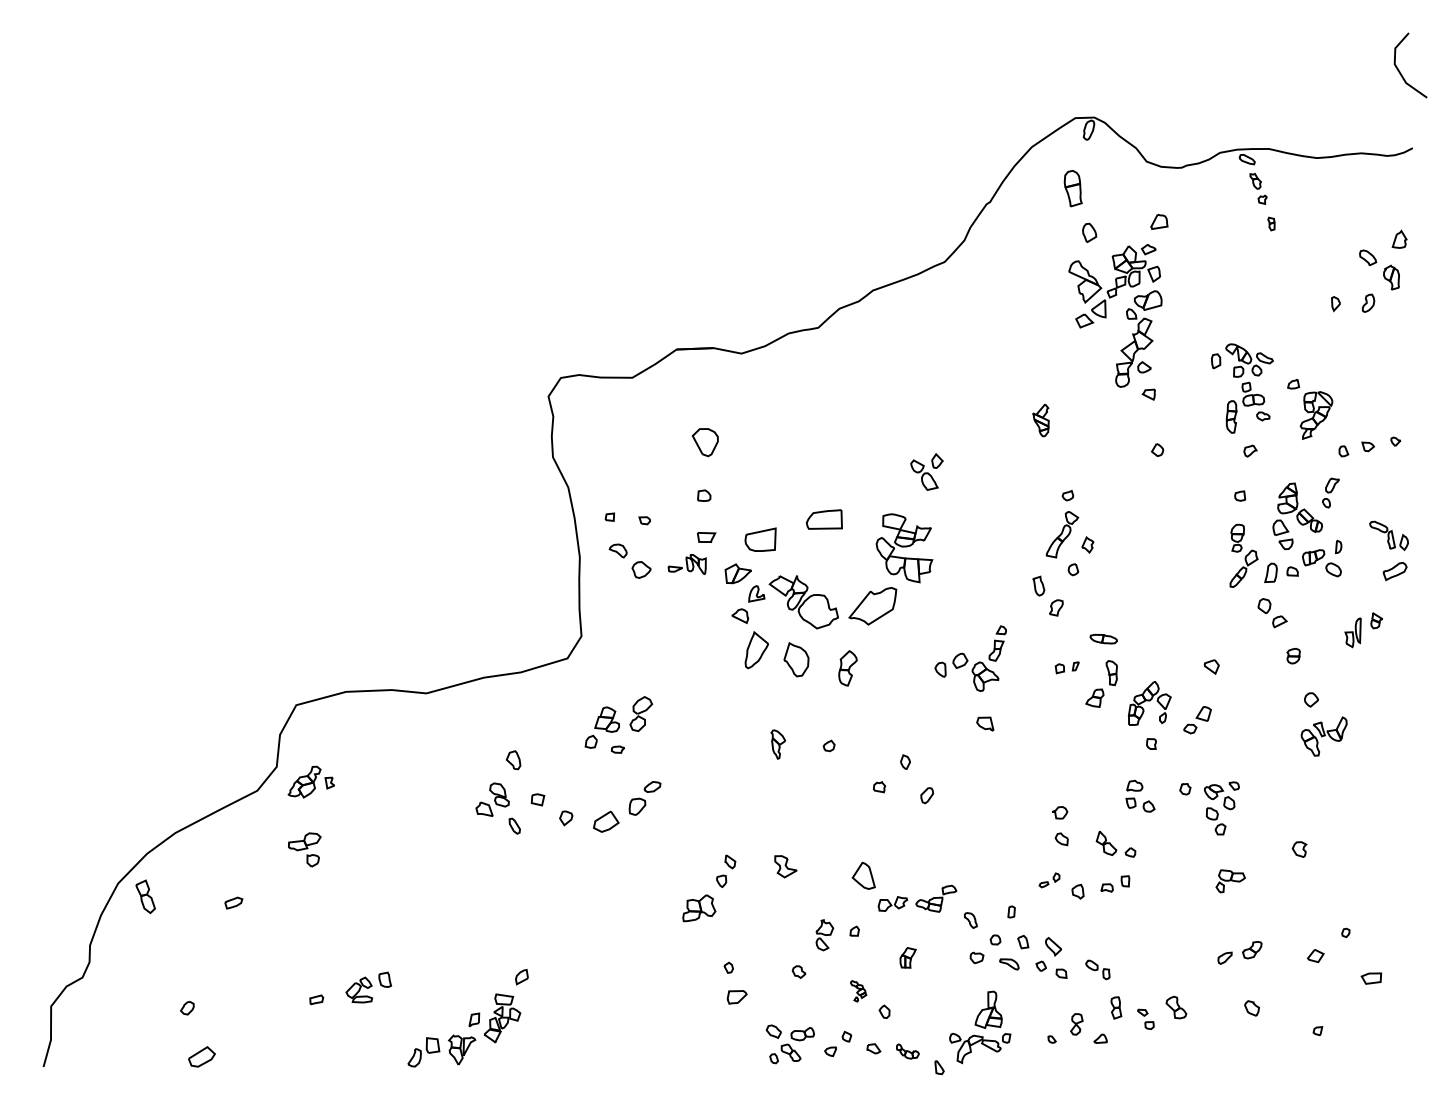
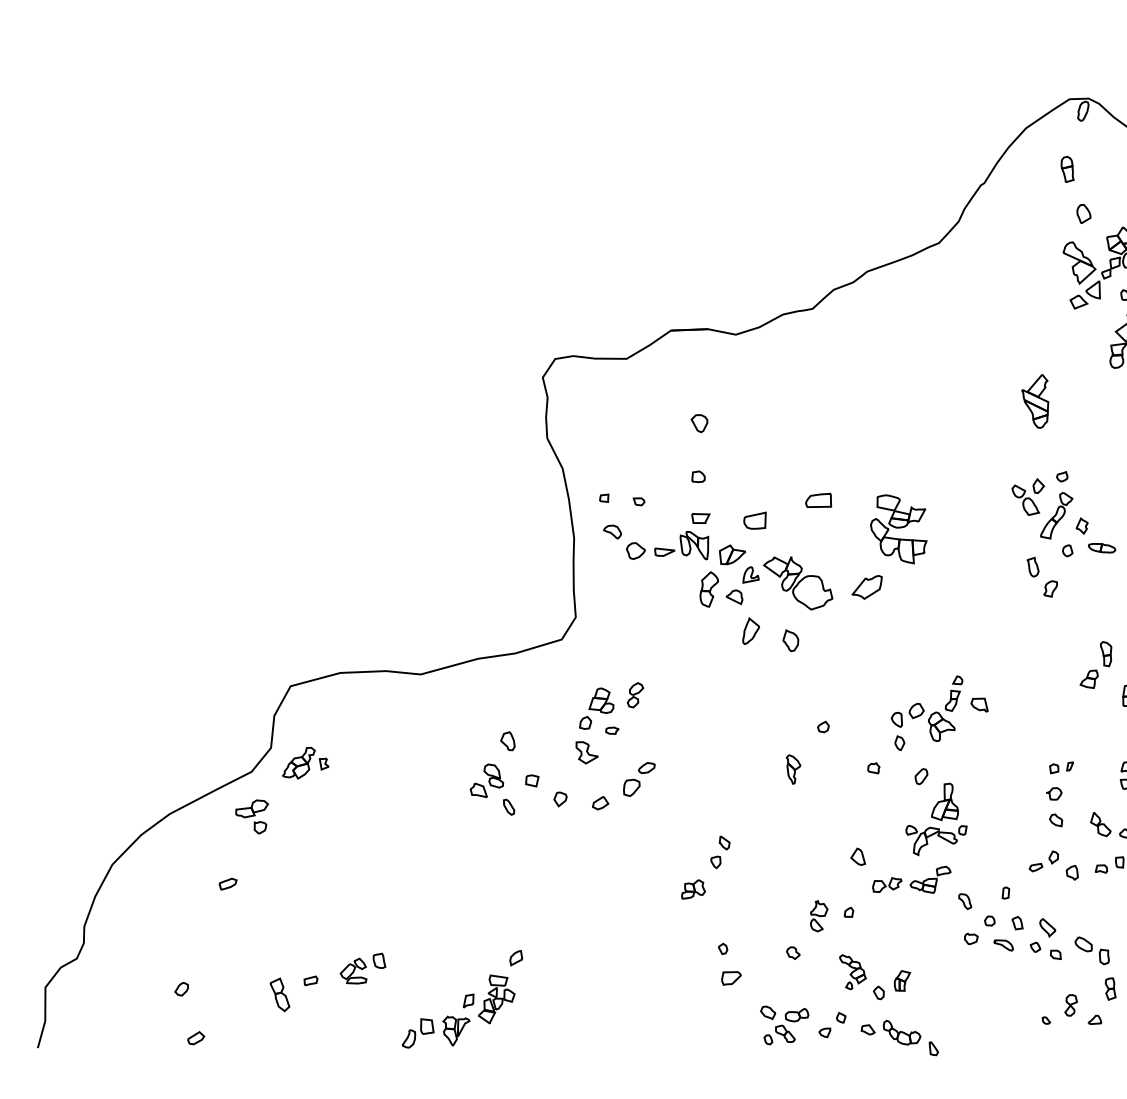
part: (1073, 187) -> (1067, 168), size x0.71
part: (1040, 420) -> (1034, 401), size x1.67
part: (704, 442) -> (698, 423), size x0.62
part: (926, 471) -> (1027, 496), moved
part: (823, 518) -> (817, 499), size x0.71
part: (760, 539) -> (754, 520), size x0.71
part: (686, 564) -> (680, 545), size x1.43
part: (872, 606) -> (866, 587), size x0.62
part: (1103, 639) -> (1101, 548), moved
part: (756, 649) -> (750, 630), size x0.71
part: (970, 658) -> (926, 708), moved
part: (796, 659) -> (790, 640), size x0.62
part: (1066, 667) -> (1060, 767), moved
part: (847, 668) -> (708, 589), moved
part: (640, 714) -> (634, 695), size x0.71
part: (777, 744) -> (792, 769), moved
part: (606, 822) -> (600, 803), size x0.62
part: (304, 849) -> (251, 816), moved
part: (785, 866) -> (586, 752), moved
part: (863, 875) -> (857, 856), size x0.62
part: (1049, 880) -> (1043, 861), size x1.43
part: (145, 896) -> (279, 994), moved
part: (698, 908) -> (692, 889), size x0.71
part: (907, 957) -> (901, 980), moved
part: (1097, 969) -> (1091, 950), size x1.43
part: (858, 991) -> (852, 972), size x1.67
part: (980, 1027) -> (936, 819), moved
part: (907, 1051) -> (901, 1032), size x1.67
part: (201, 1057) -> (195, 1038), size x0.62

